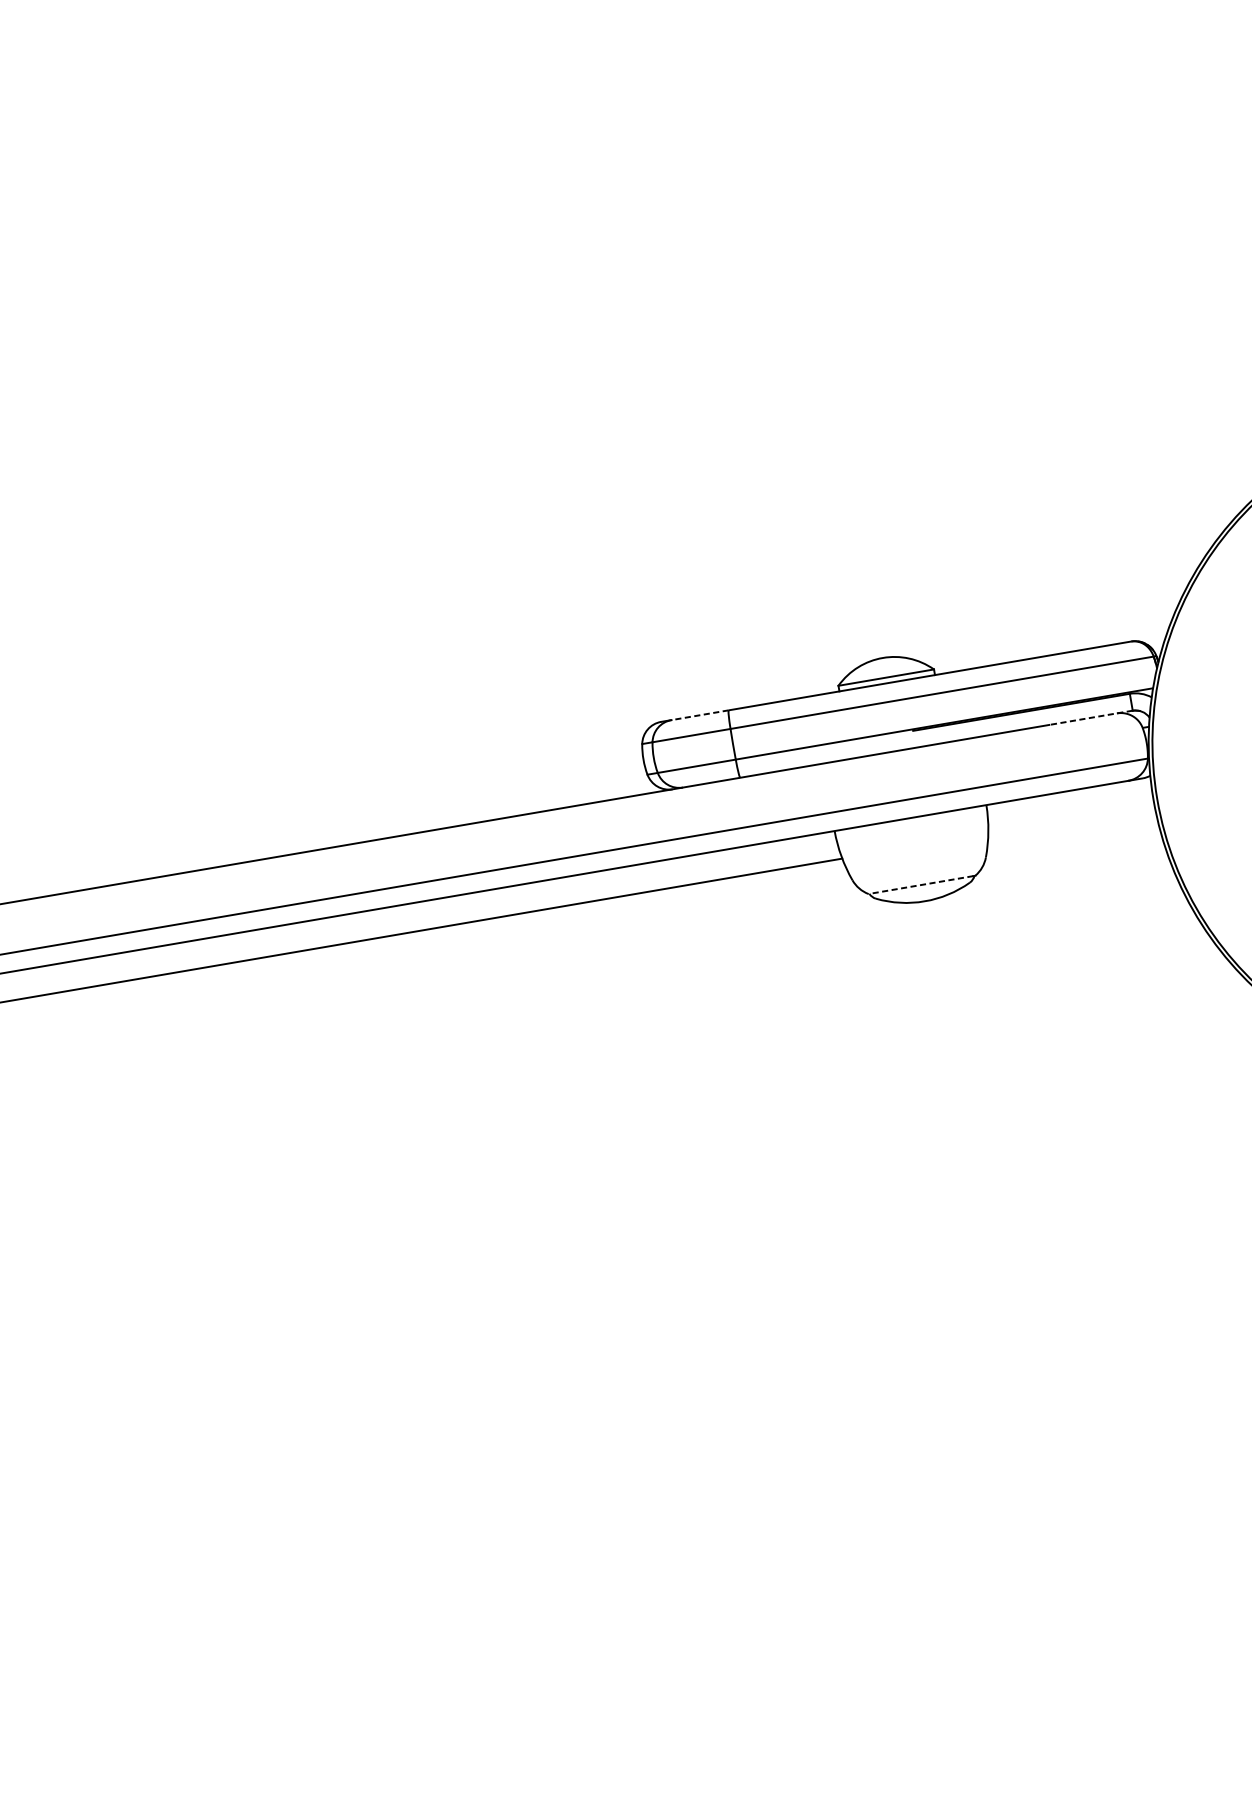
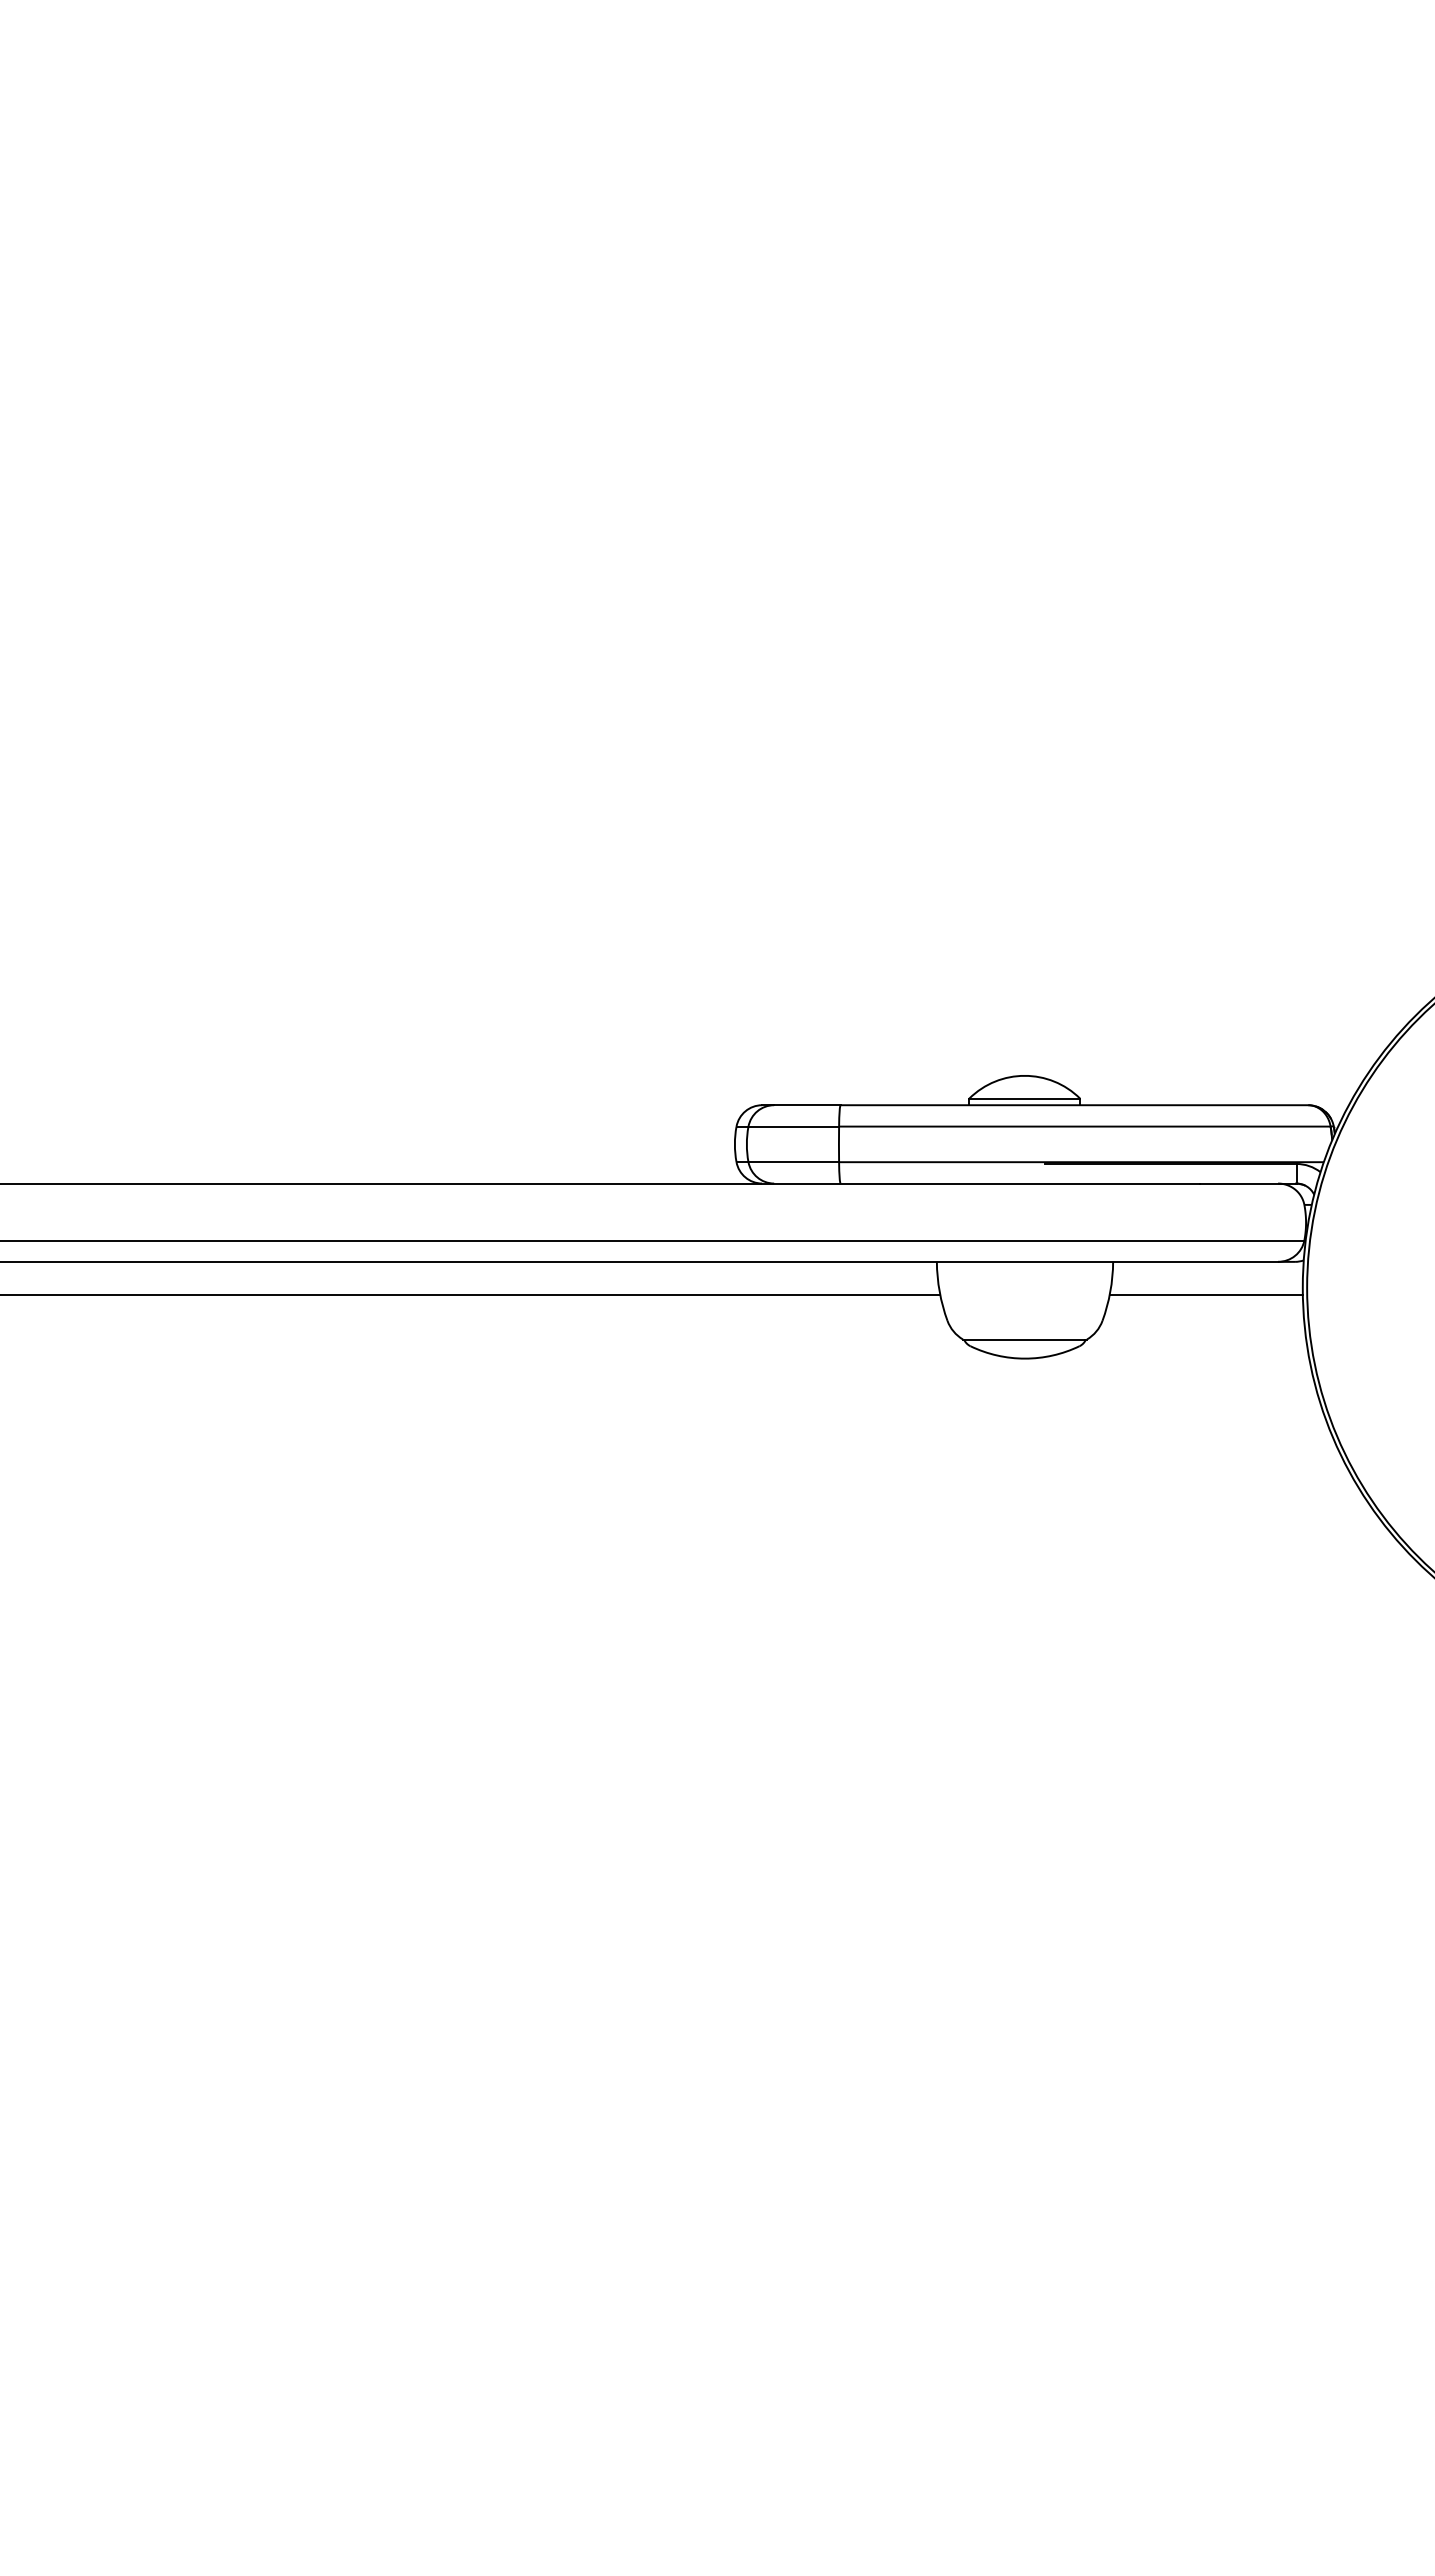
line: (699, 715) -> (806, 1105), dashed -> solid
line: (1090, 717) -> (1247, 1183), dashed -> solid
line: (1070, 819) -> (1205, 1294), added
line: (920, 885) -> (1023, 1339), dashed -> solid

